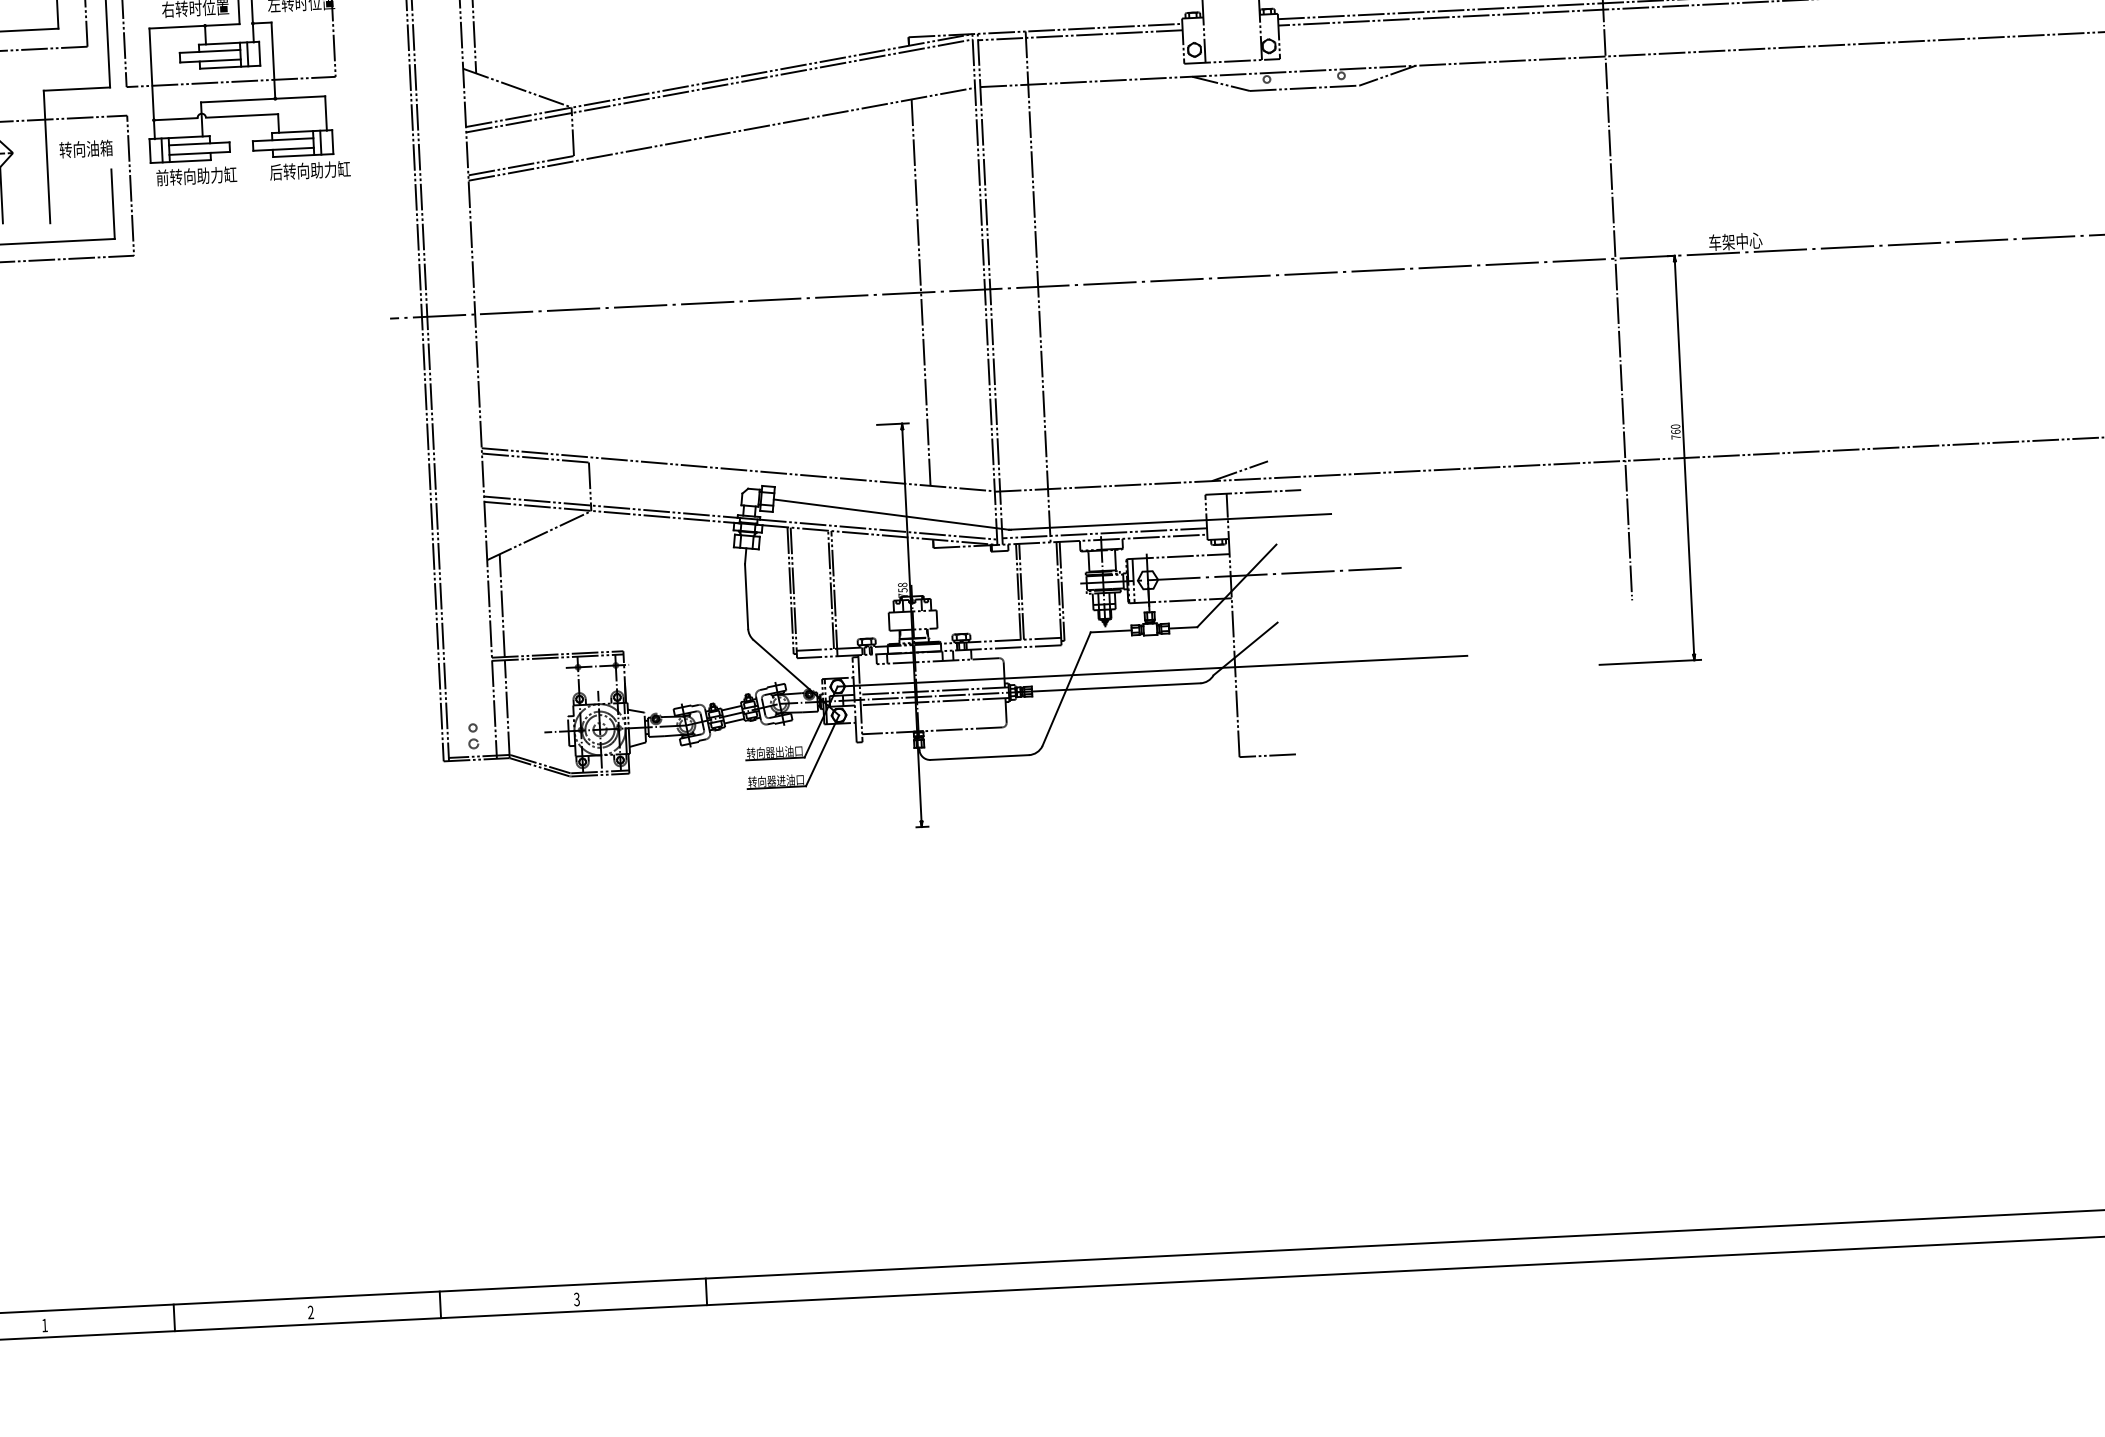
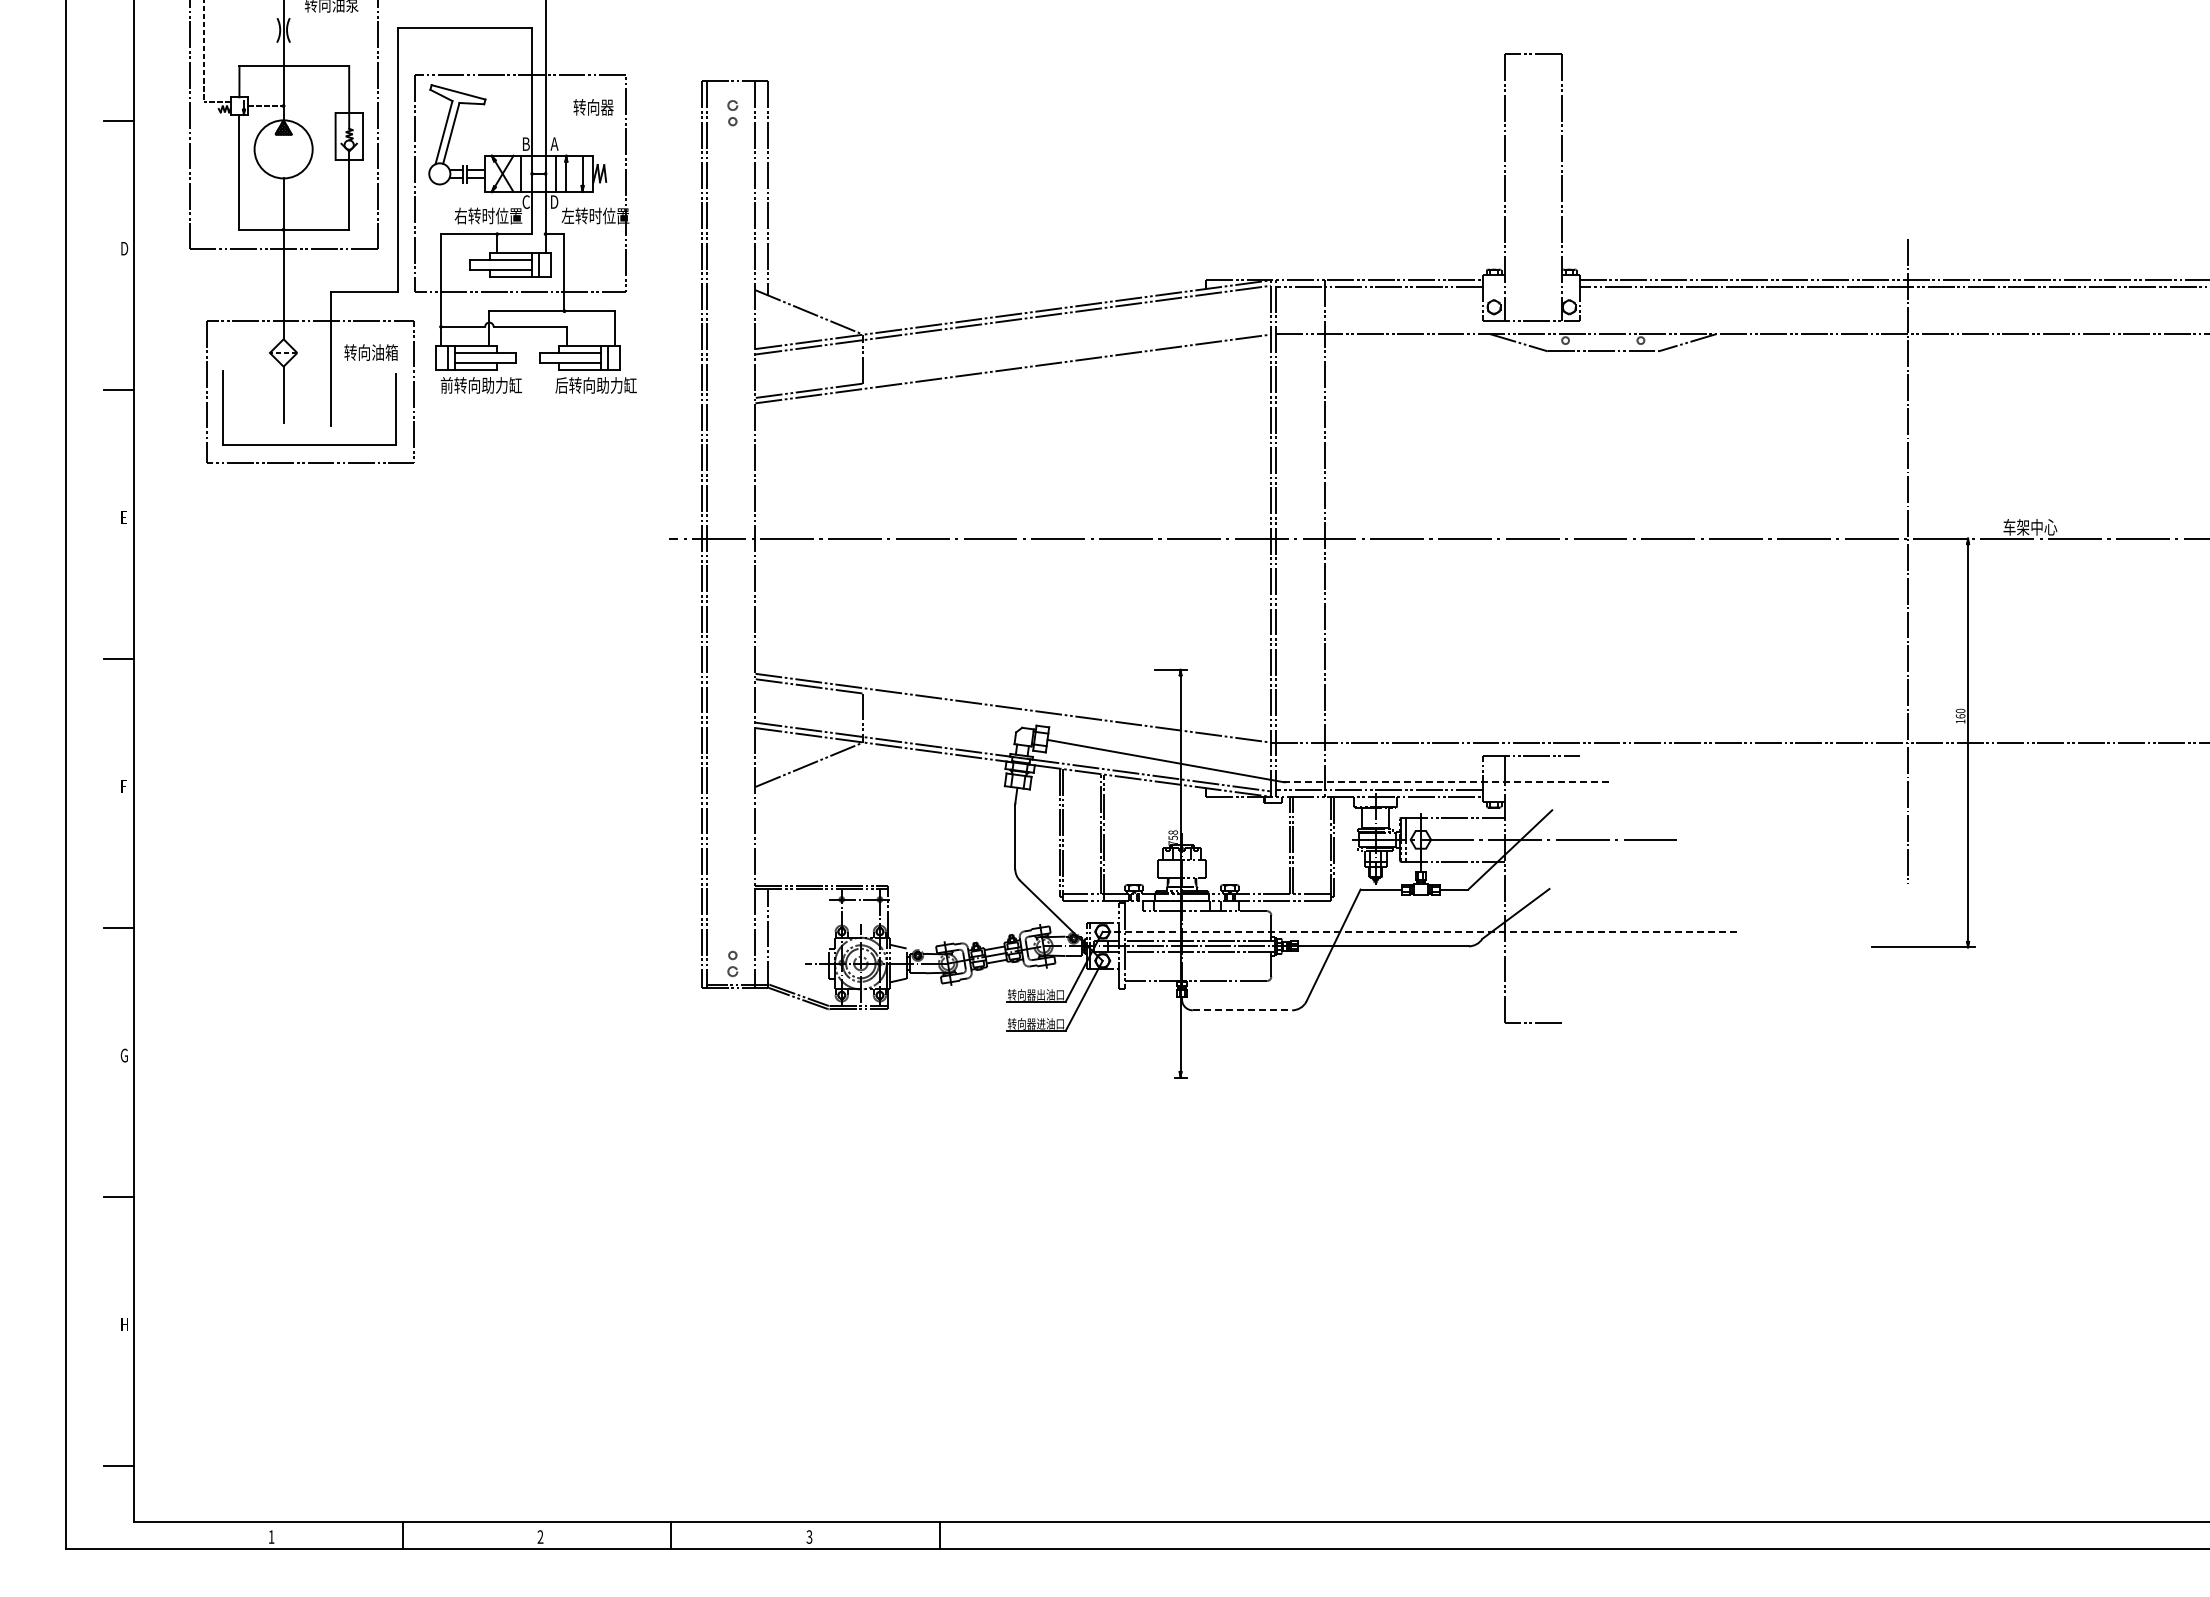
line: (921, 292) -> (1206, 538), removed
text: (1675, 437) -> (1960, 721), 760 -> 160
line: (1239, 471) -> (1518, 734), removed
line: (1169, 522) -> (1445, 782), solid -> dashed
line: (502, 605) -> (768, 833), removed
line: (1153, 670) -> (1421, 931), solid -> dashed
line: (979, 757) -> (1242, 1010), solid -> dashed

